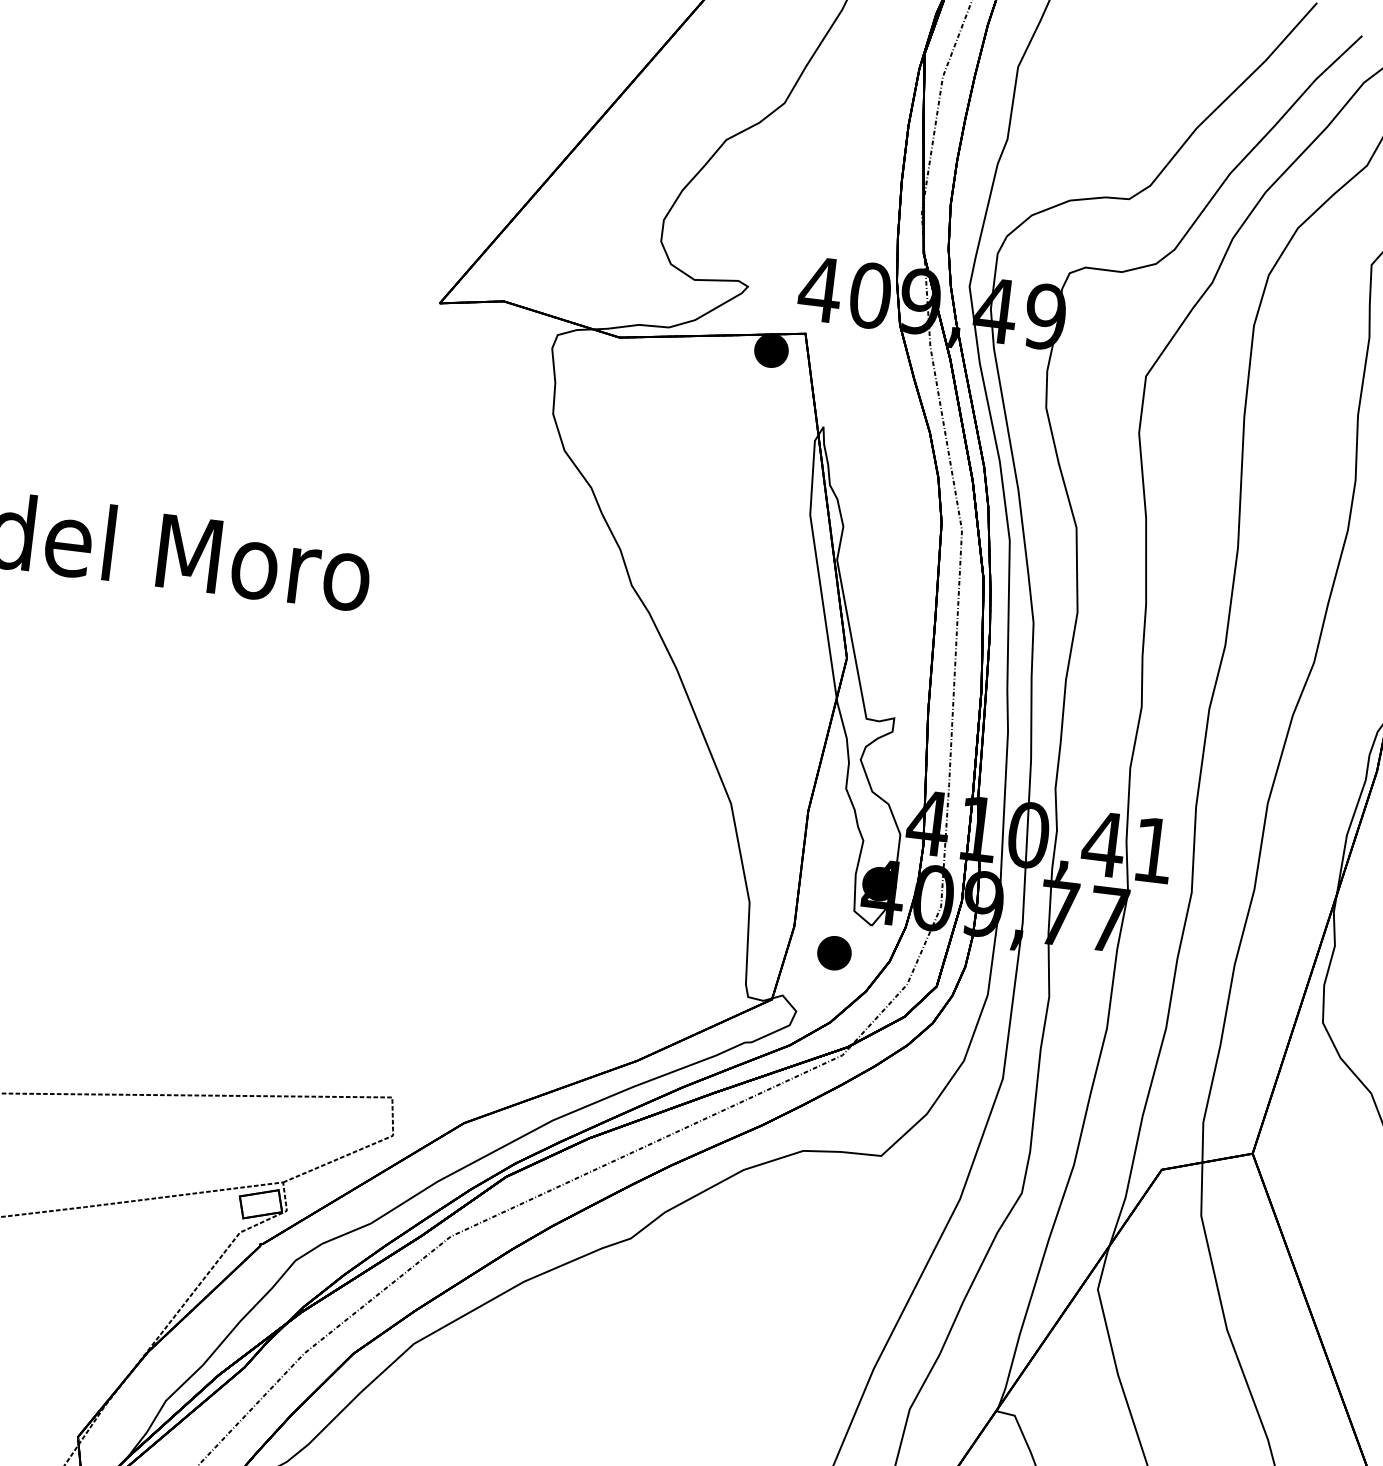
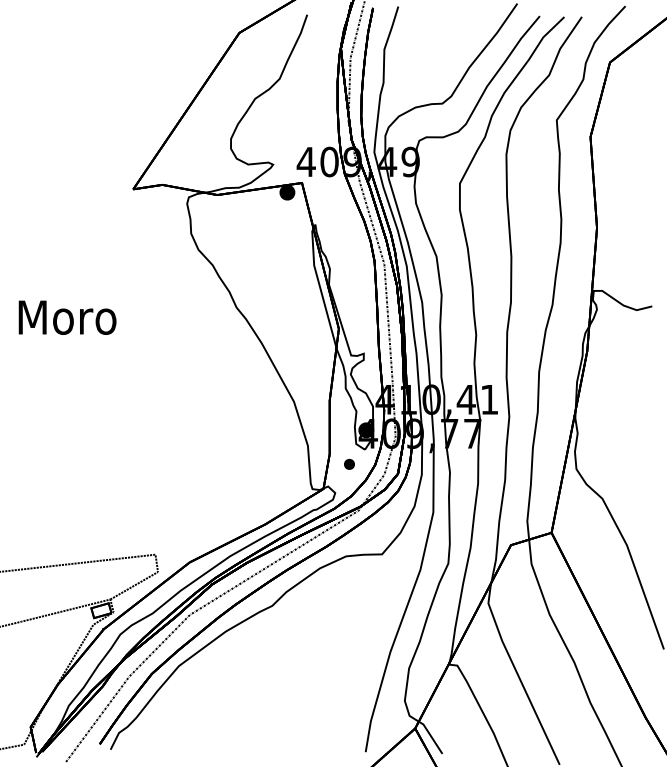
part: (834, 953) -> (349, 464), size x0.7

